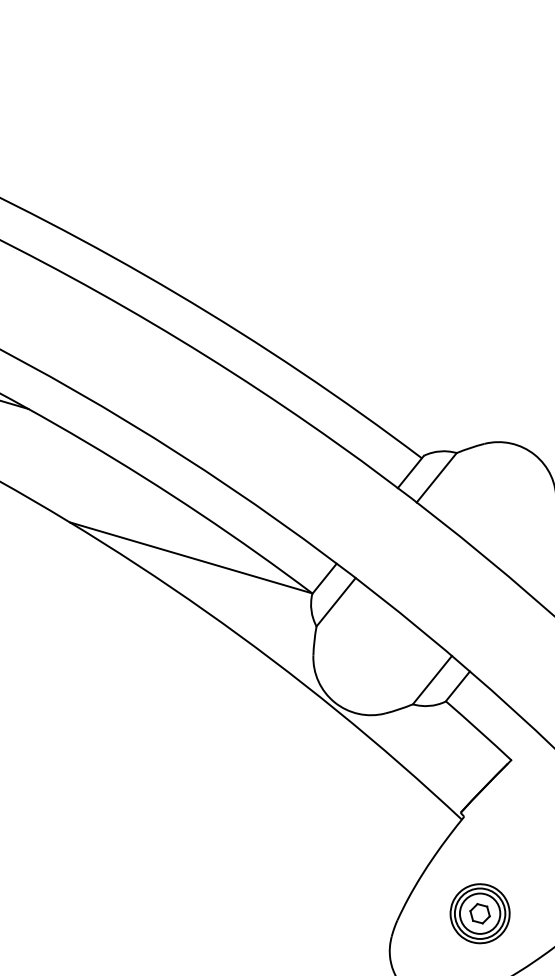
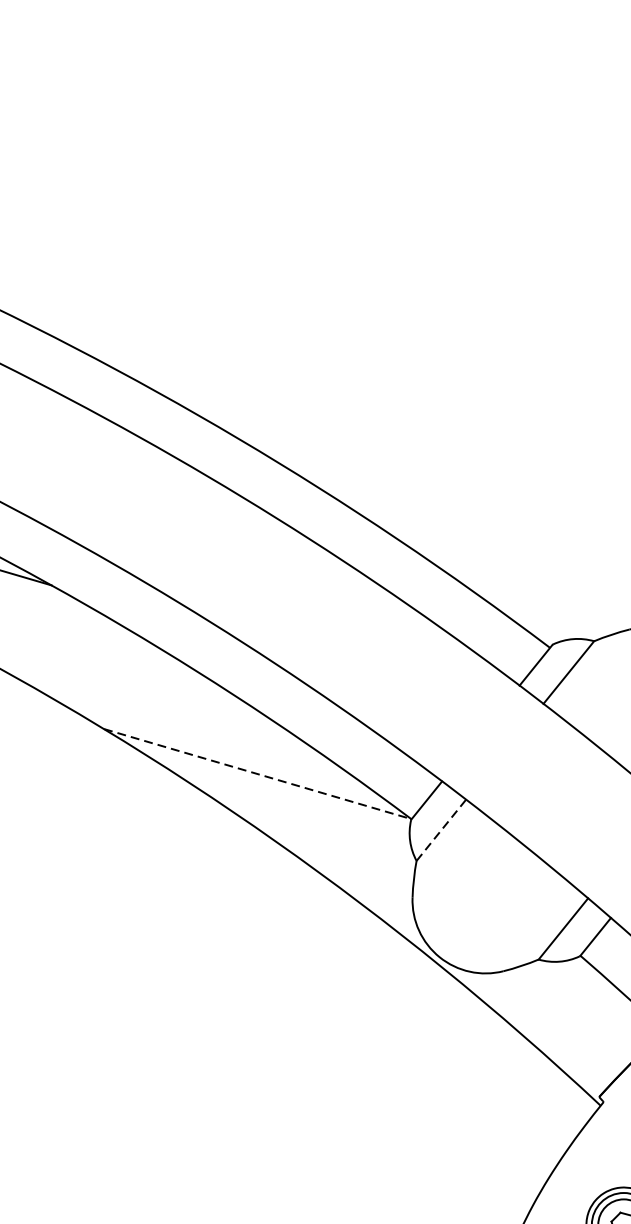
line: (191, 558) -> (258, 774), solid -> dashed
line: (336, 601) -> (441, 829), solid -> dashed

